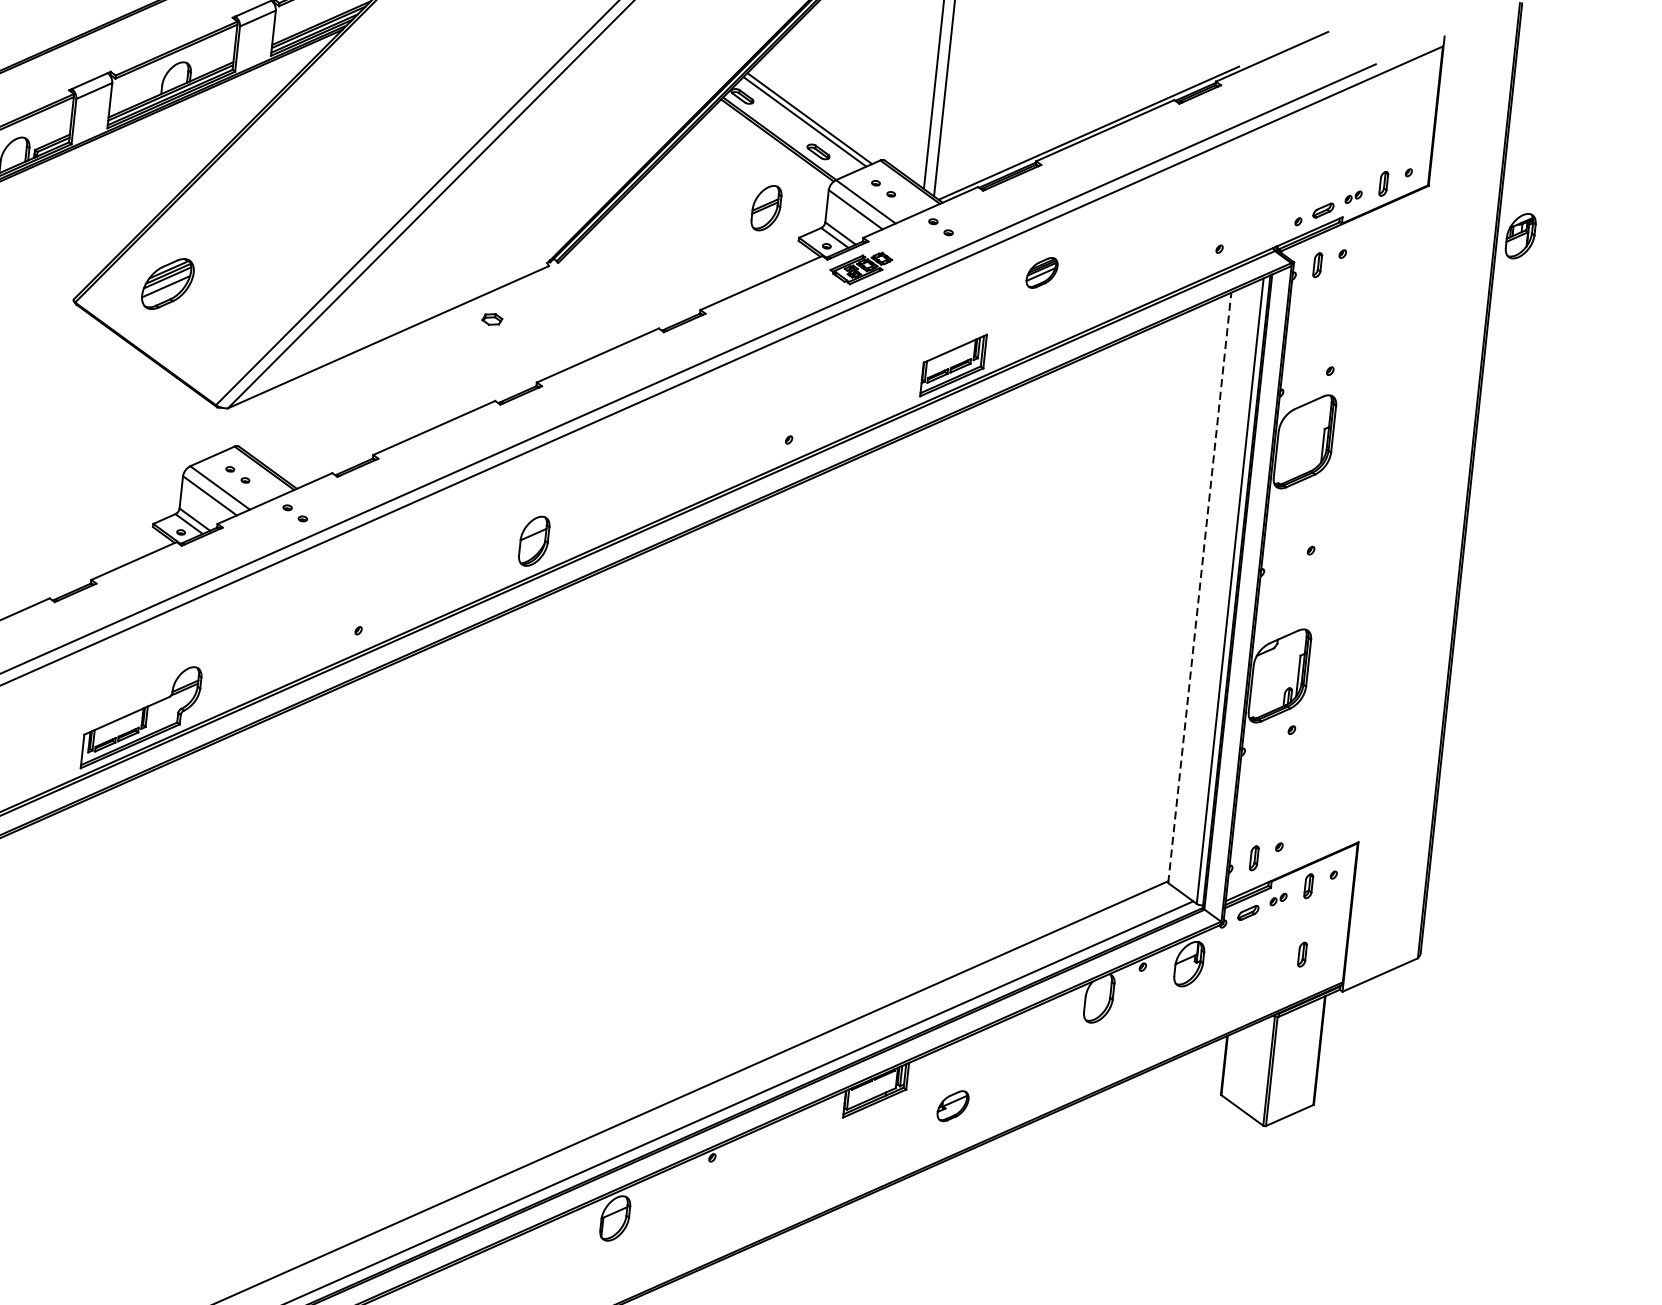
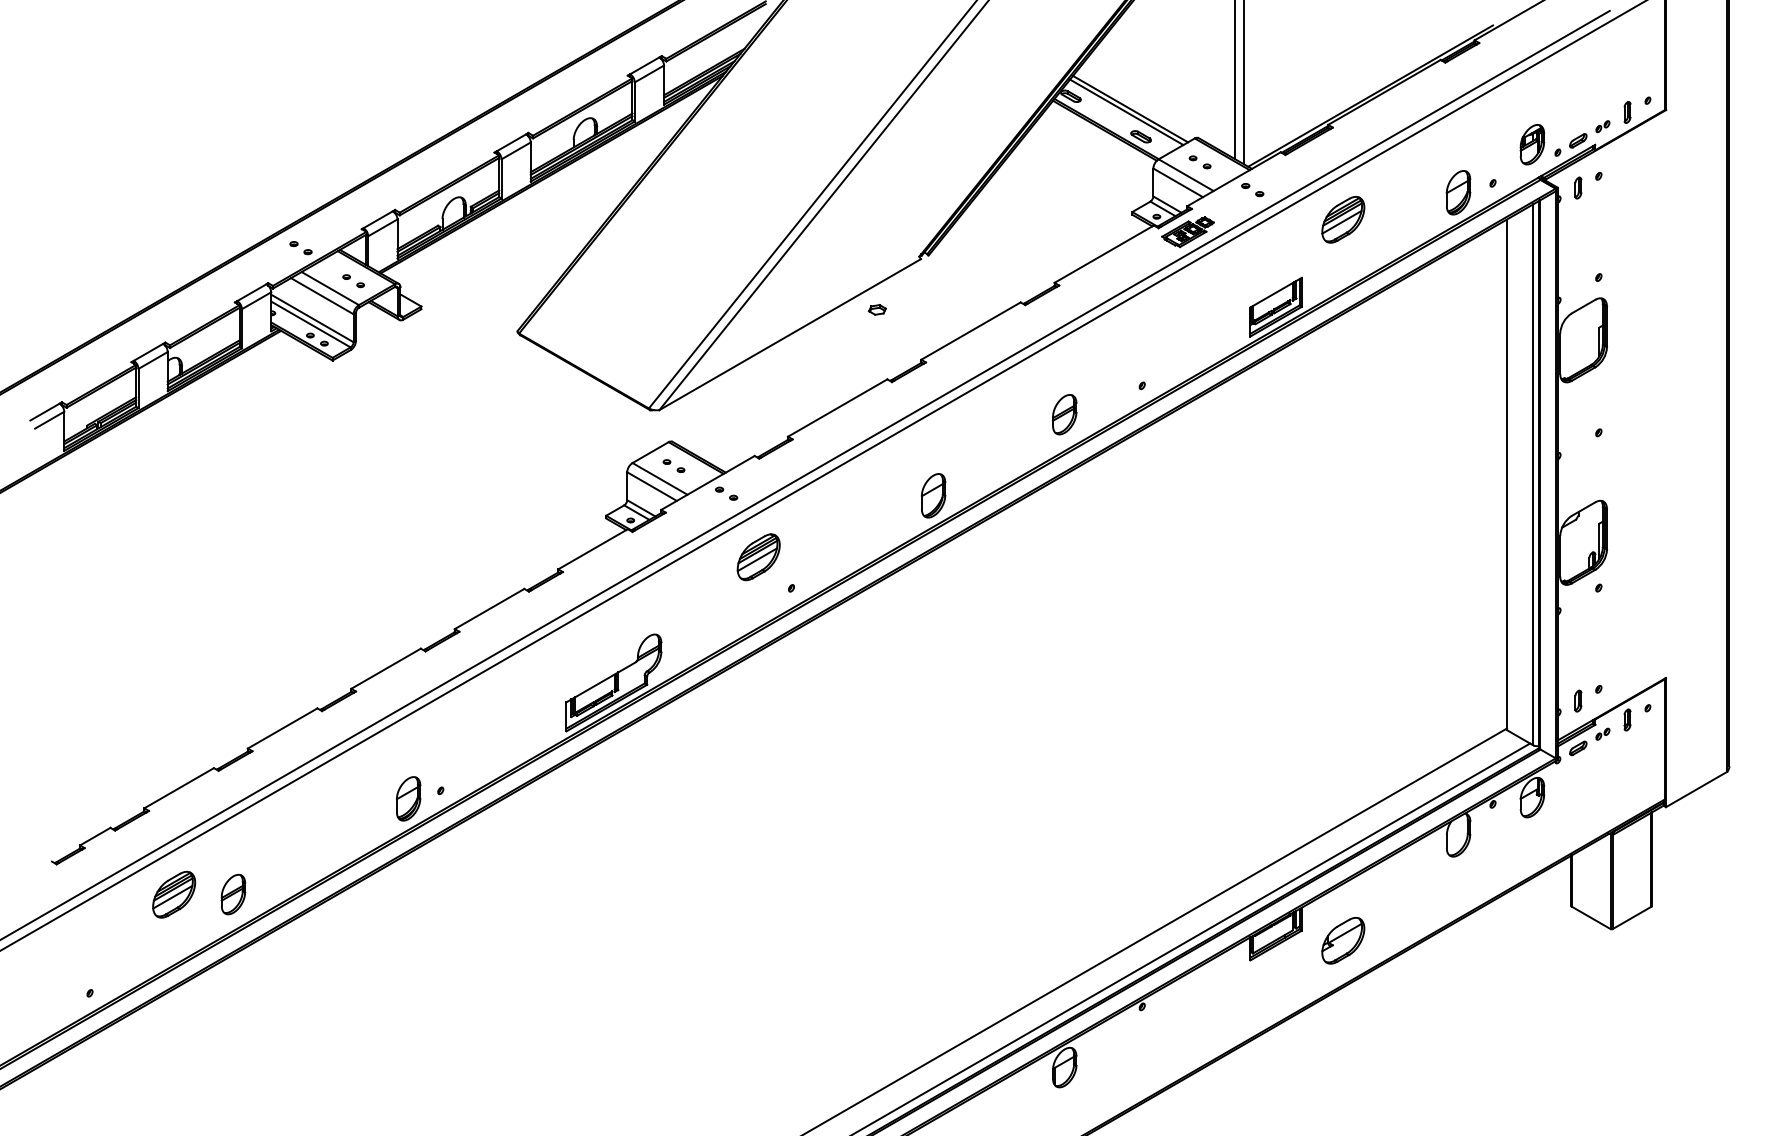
part: (766, 207) -> (1064, 414), moved
part: (1520, 235) -> (1532, 144), moved
part: (1178, 255) -> (1458, 192), added
part: (1042, 272) -> (1343, 219), size x1.67
part: (167, 284) -> (758, 557), moved
line: (1200, 587) -> (1507, 474), dashed -> solid
part: (1302, 953) -> (1628, 778), removed
part: (953, 1106) -> (1343, 940), size x1.67

